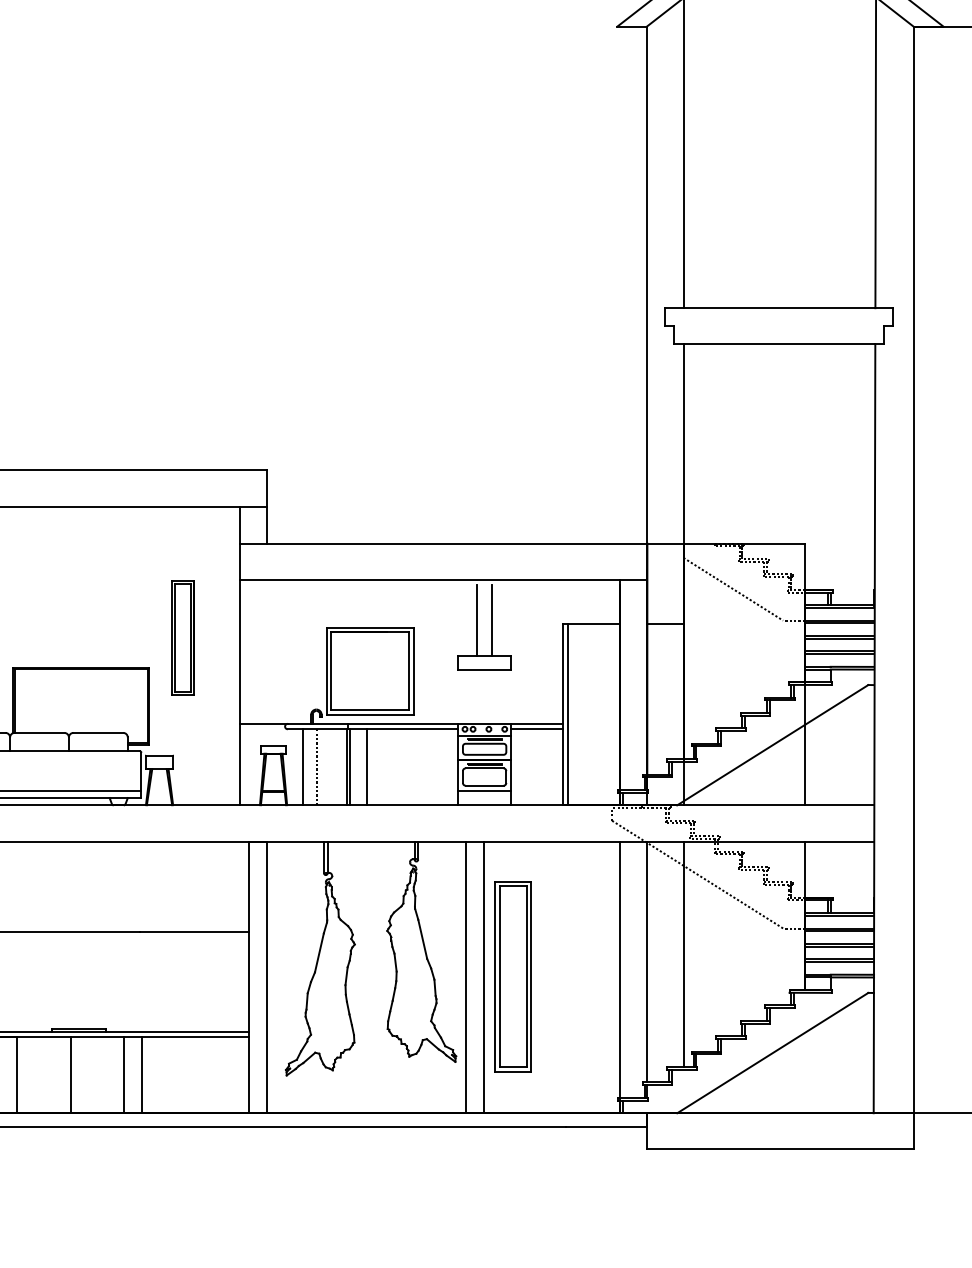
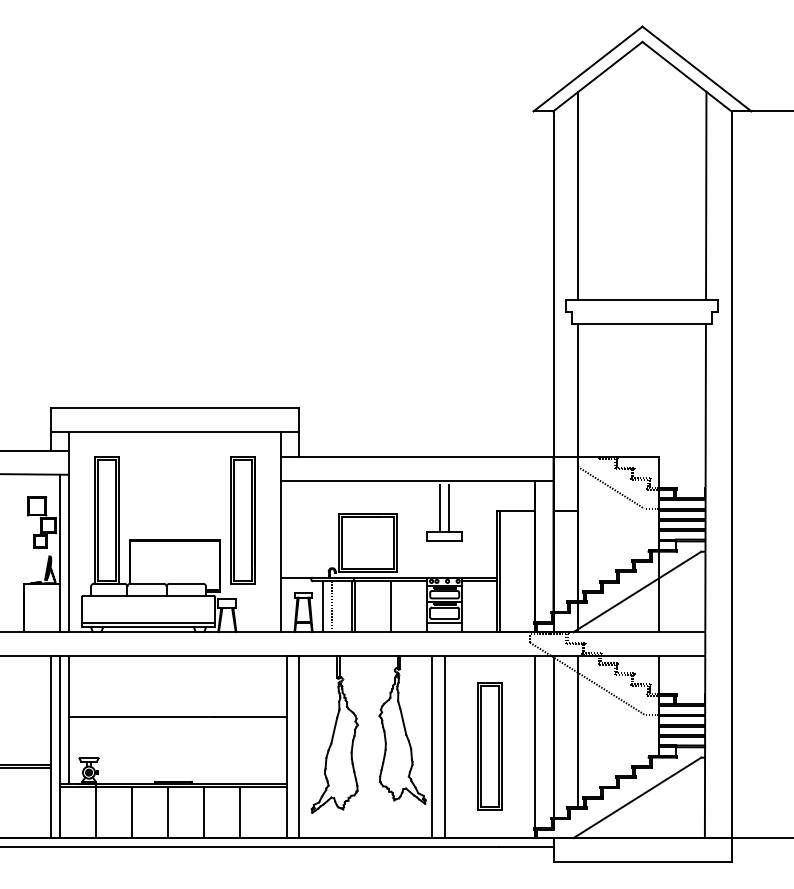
part: (182, 638) -> (242, 520), size x1.67
line: (366, 766) -> (390, 606), moved
part: (512, 976) -> (489, 746), moved
line: (141, 1074) -> (239, 812), moved

